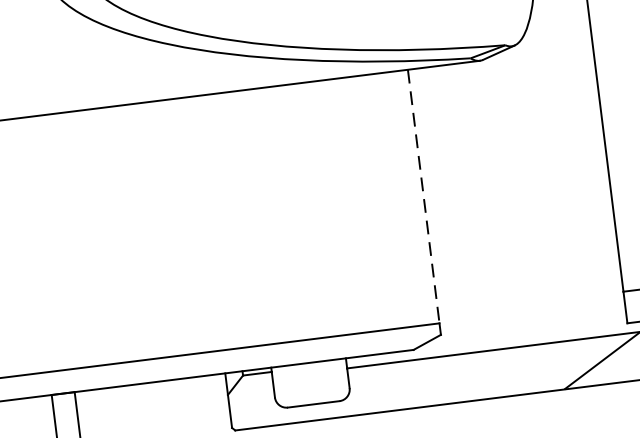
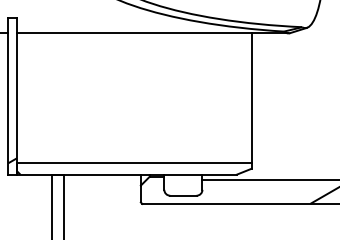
line: (423, 197) -> (251, 98), dashed -> solid

